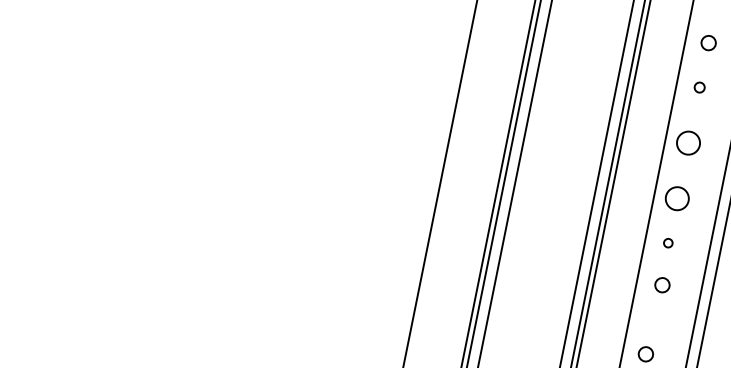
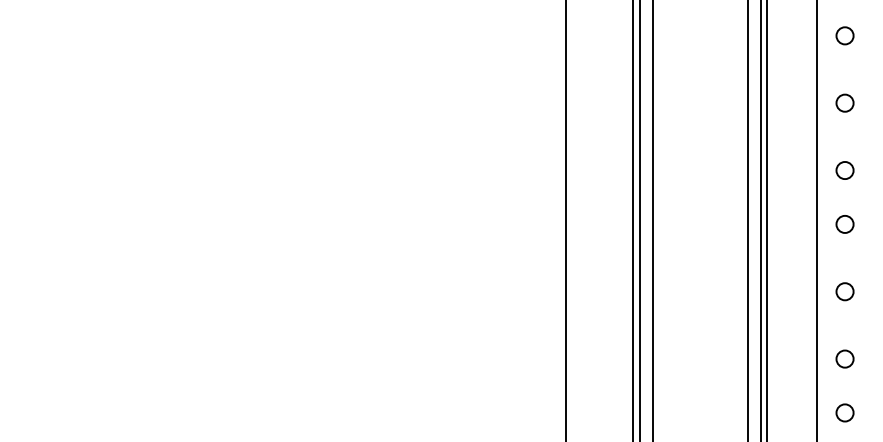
circle: (699, 87) -> (844, 35), size x1.43
circle: (688, 142) -> (844, 102), size x0.62
circle: (676, 198) -> (844, 170), size x0.62
circle: (667, 243) -> (844, 224), size x1.67
circle: (662, 284) -> (844, 291), moved

